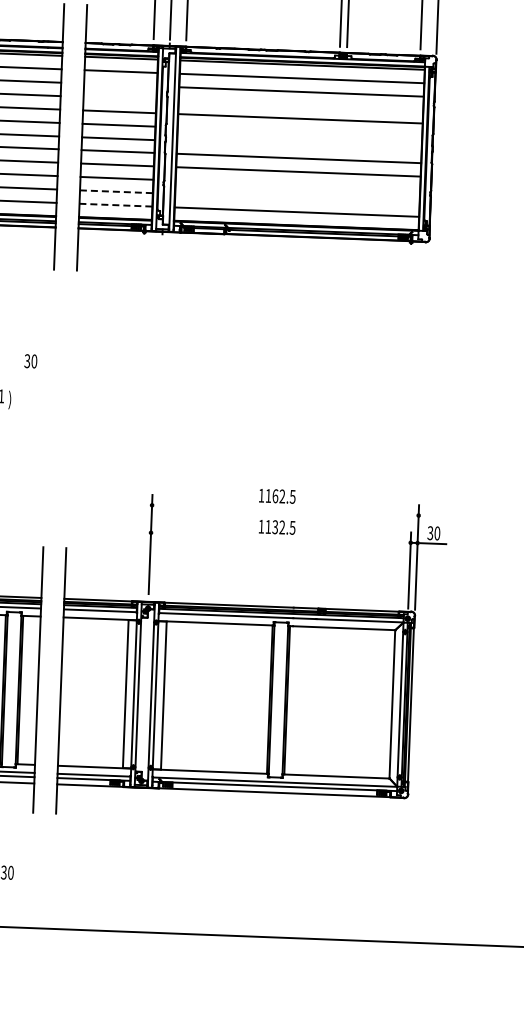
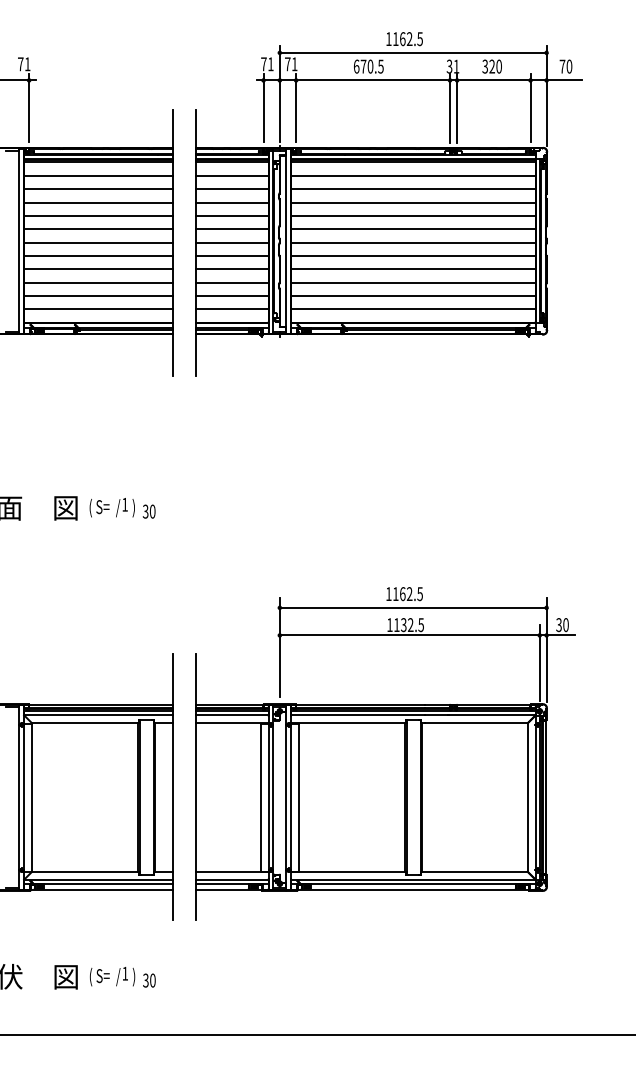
line: (119, 85) -> (231, 189), added
line: (119, 98) -> (231, 202), added
line: (301, 105) -> (413, 202), added
line: (300, 132) -> (413, 229), added
line: (299, 145) -> (413, 242), added
line: (298, 185) -> (413, 282), added
line: (115, 191) -> (231, 295), dashed -> solid
line: (297, 198) -> (413, 295), added
line: (115, 205) -> (231, 309), dashed -> solid
text: (30, 361) -> (148, 511), moved
line: (285, 510) -> (413, 607), added
line: (280, 537) -> (409, 635), added

